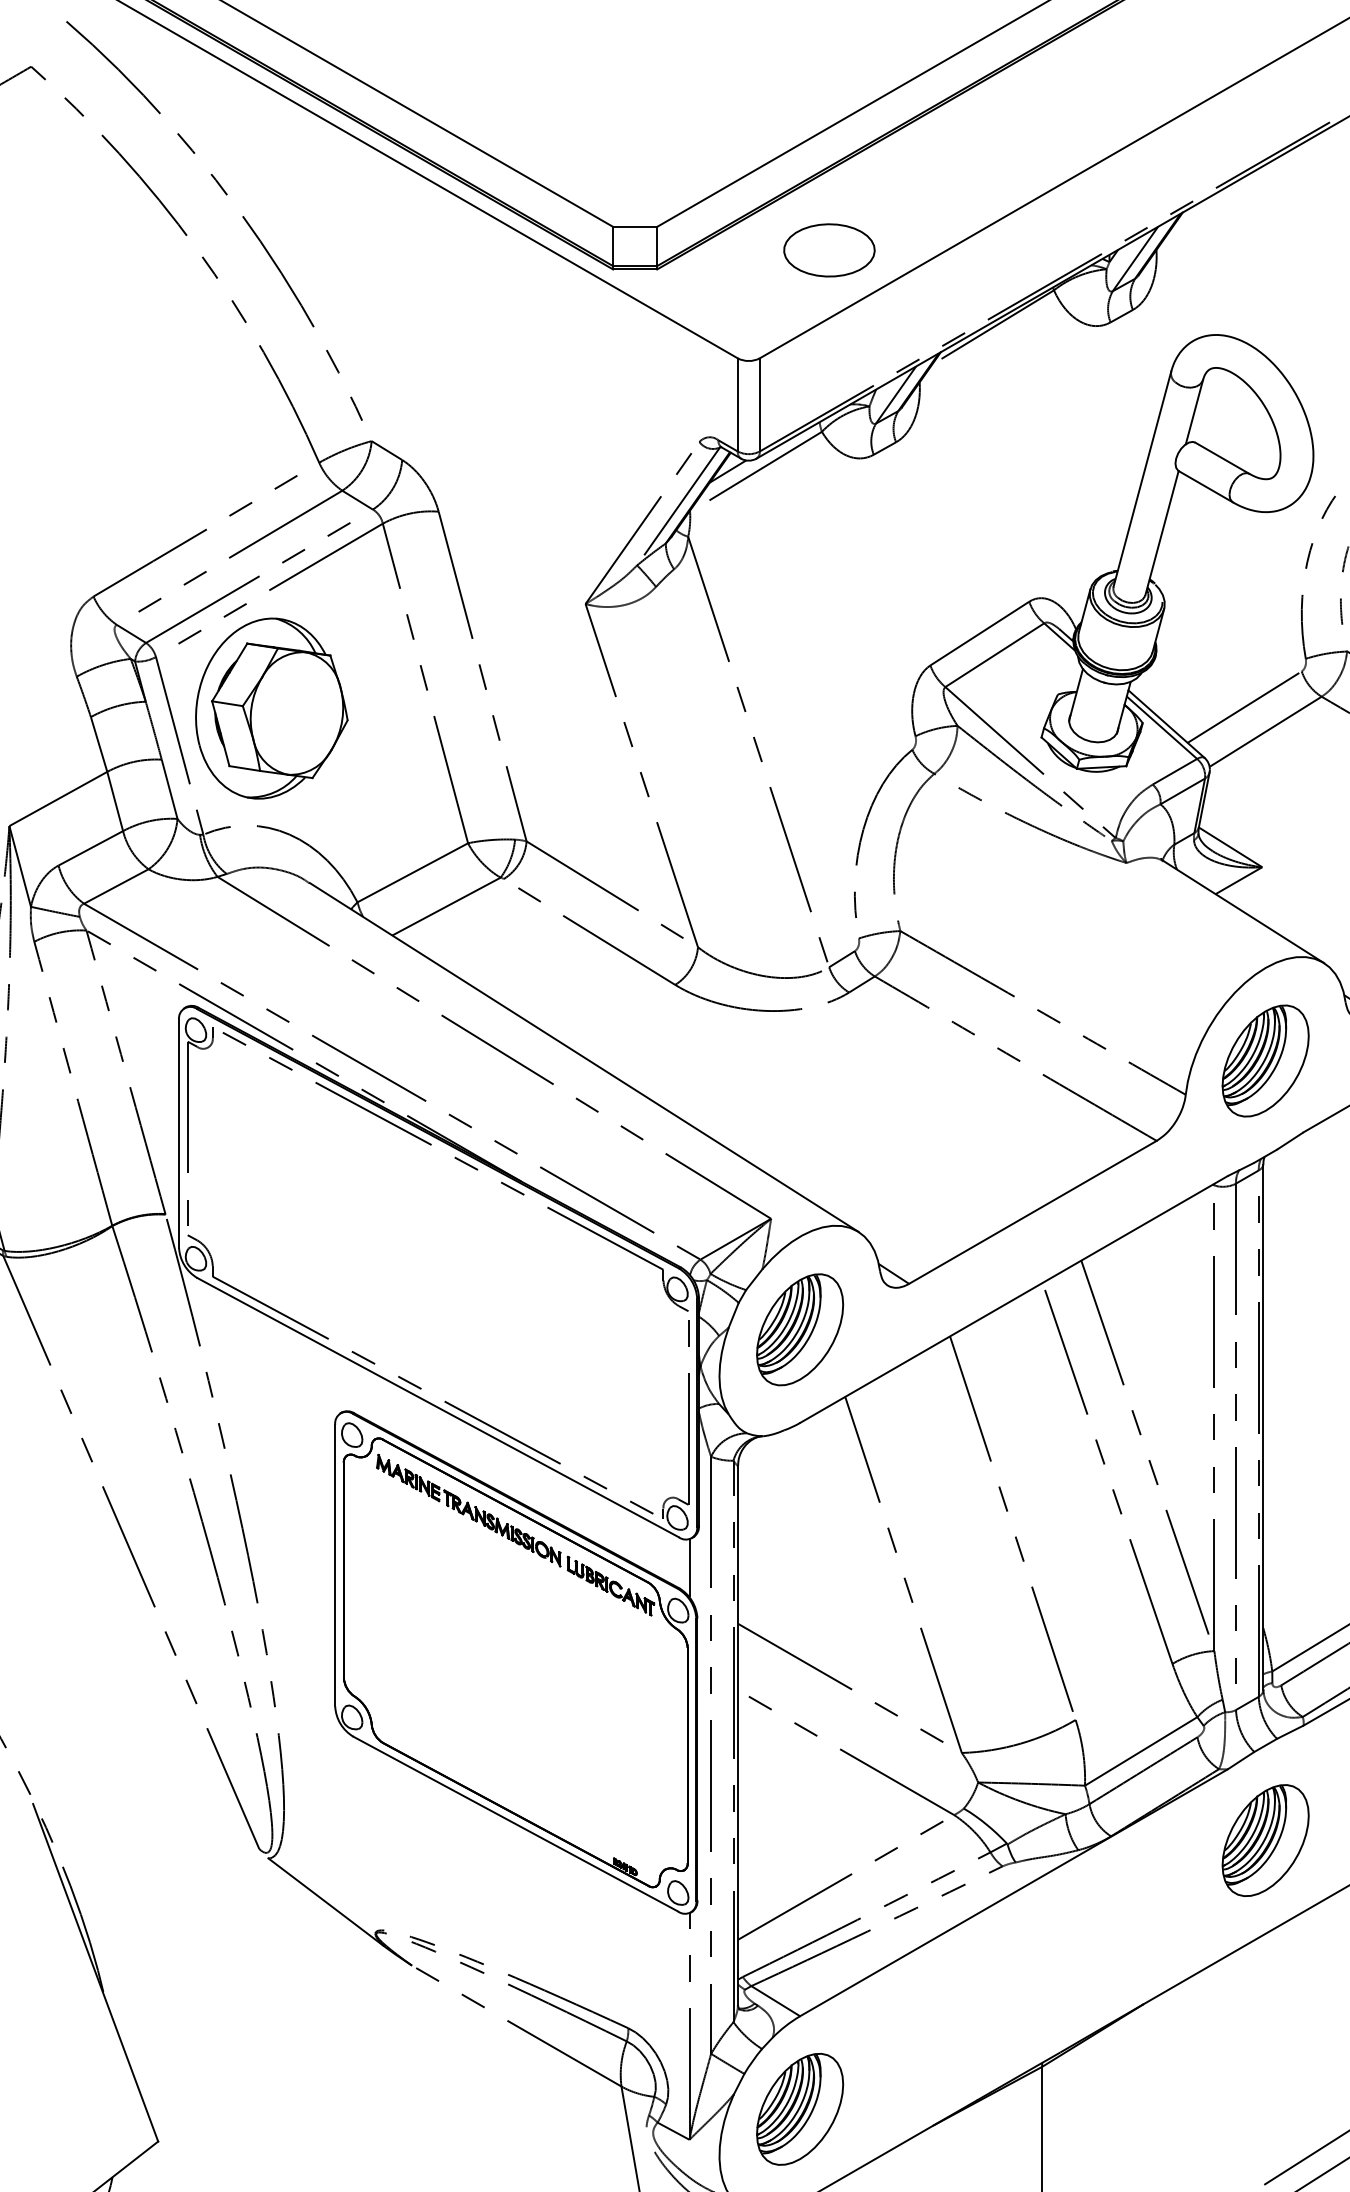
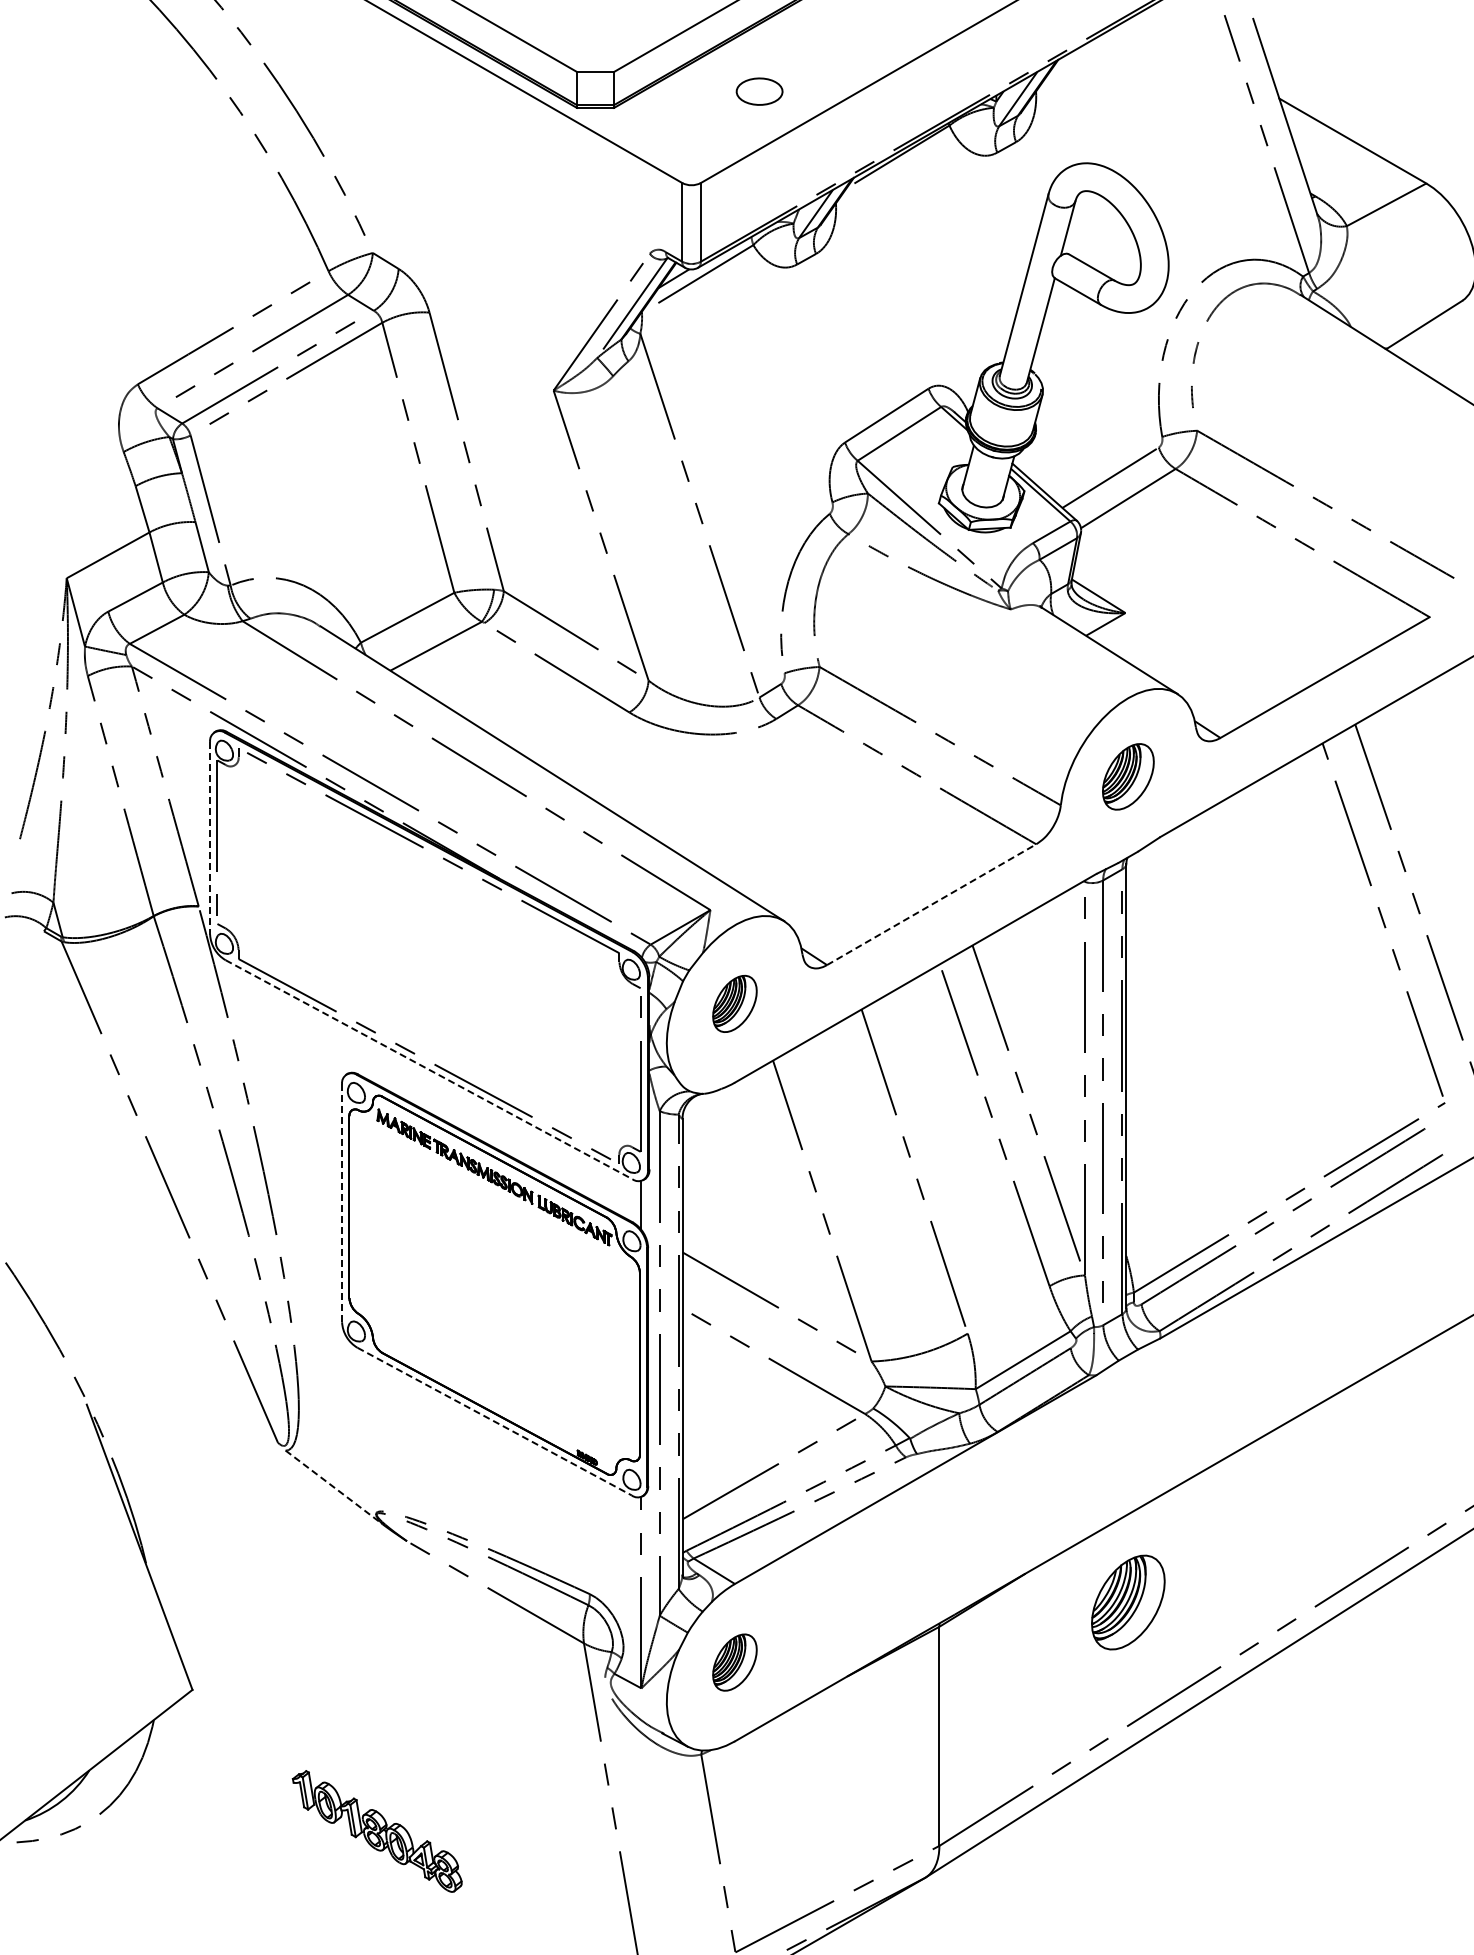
part: (829, 250) -> (759, 91), size x0.6
part: (271, 708) -> (288, 478), removed
part: (1265, 1060) -> (1128, 776), size x0.7
line: (179, 1134) -> (210, 838), solid -> dashed
line: (1032, 1212) -> (931, 904), solid -> dashed
part: (799, 1329) -> (734, 1003), size x0.6
line: (438, 1407) -> (429, 1069), solid -> dashed
line: (335, 1565) -> (342, 1203), solid -> dashed
line: (515, 1823) -> (494, 1421), solid -> dashed
part: (1265, 1840) -> (1128, 1602), moved
line: (326, 1902) -> (334, 1487), solid -> dashed
part: (799, 2109) -> (734, 1662), size x0.6

